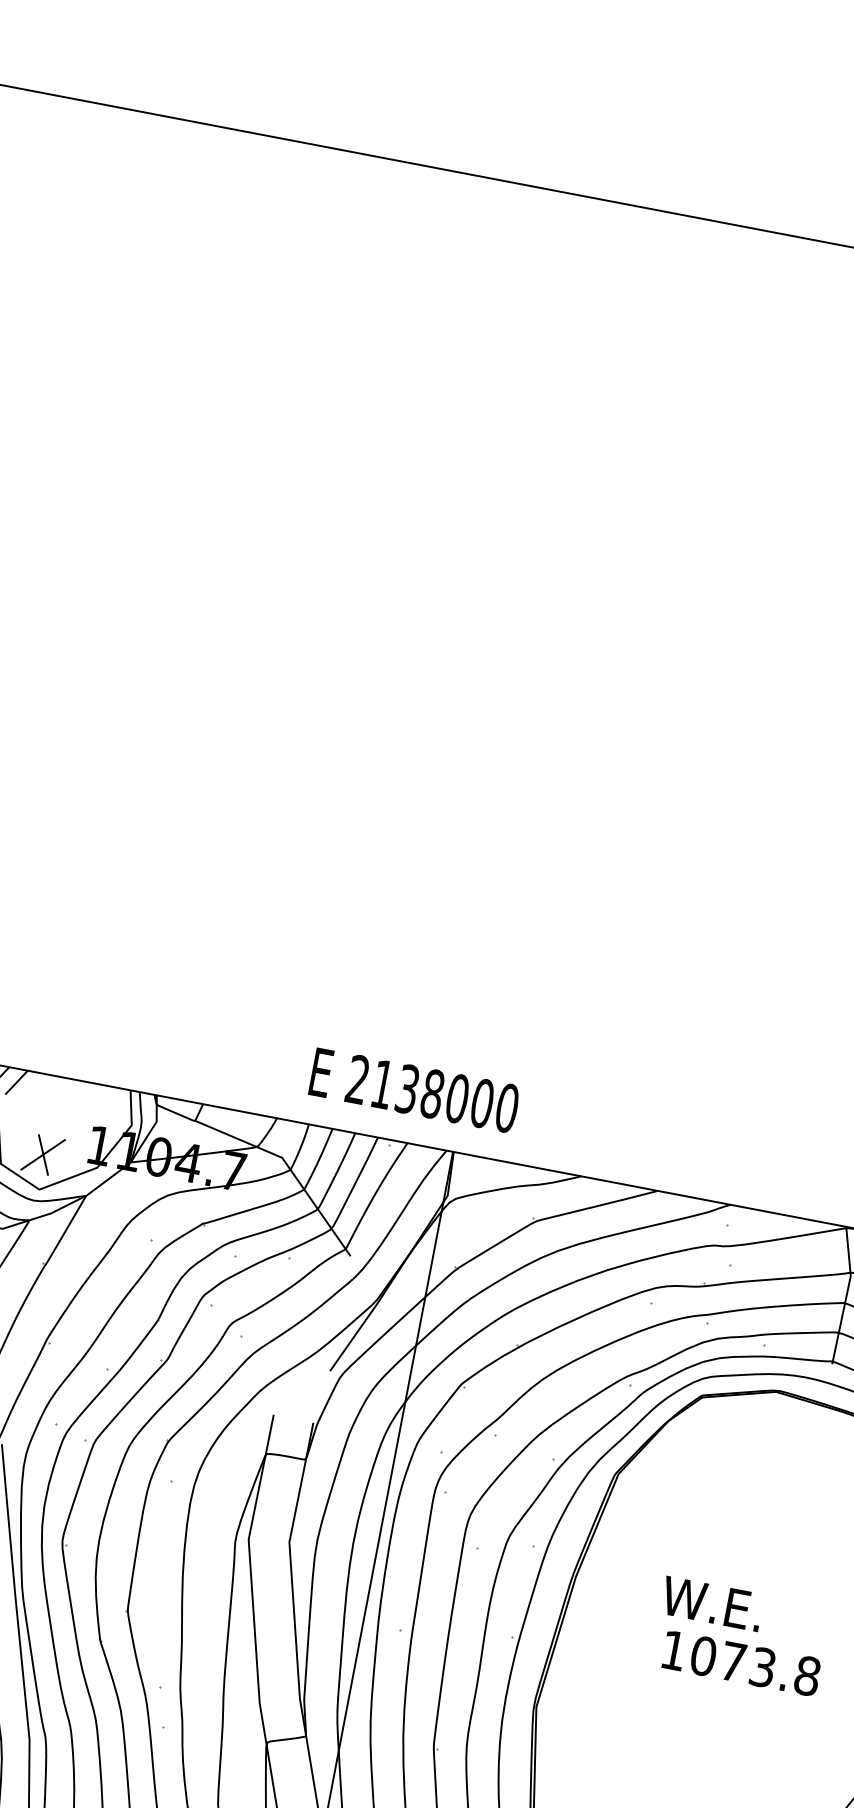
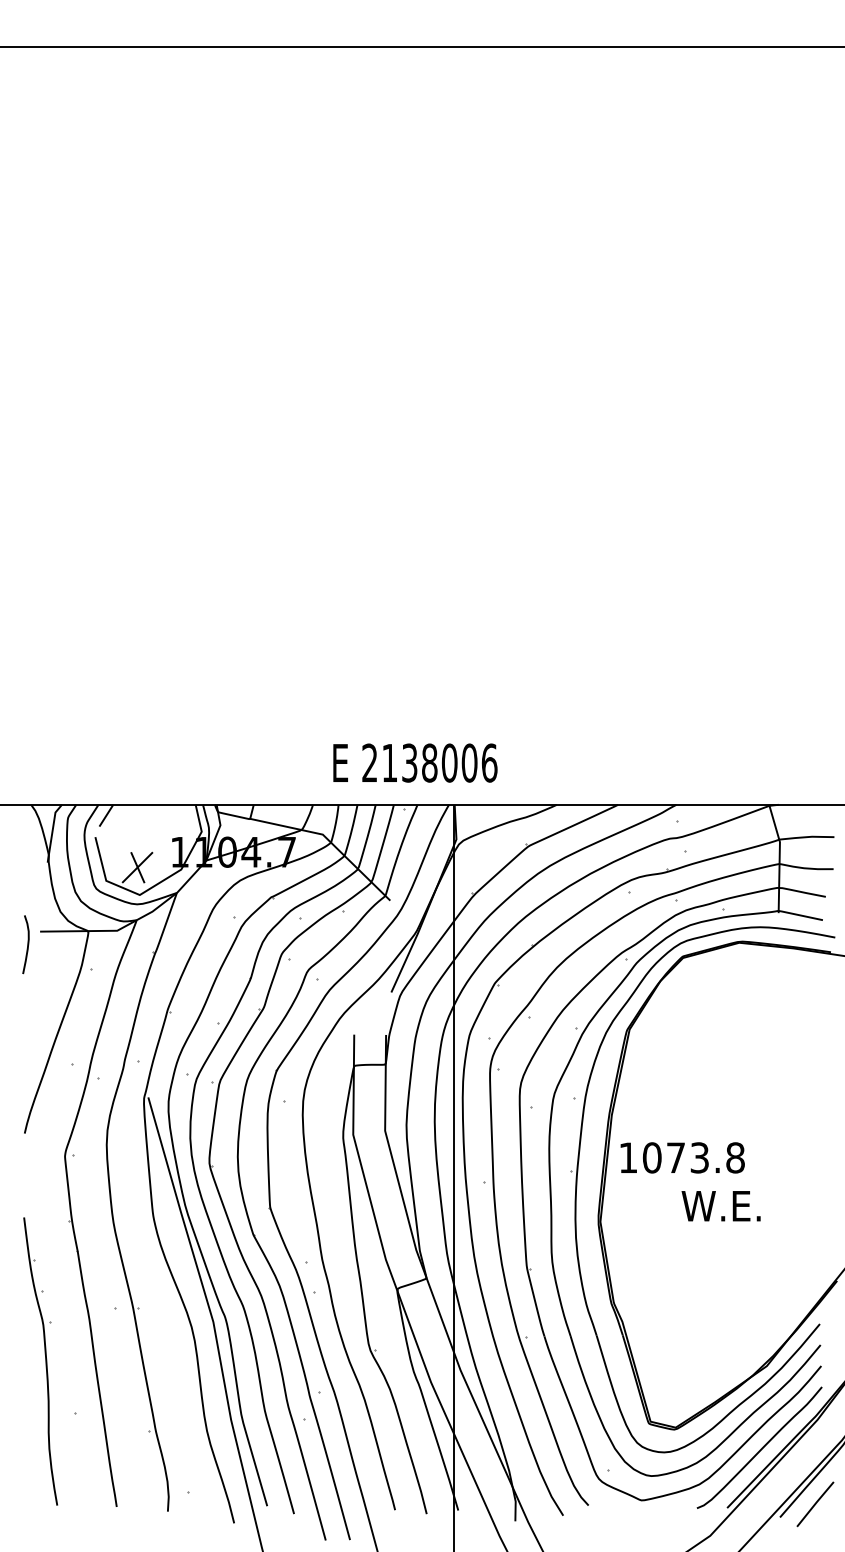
text: (507, 1107) -> (489, 762), 2138000 -> 2138006
text: (711, 1604) -> (720, 1206), moved
text: (741, 1662) -> (682, 1157), moved

